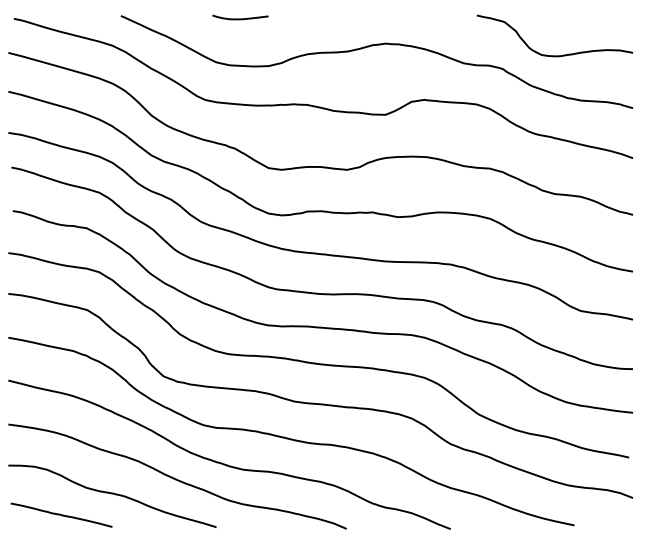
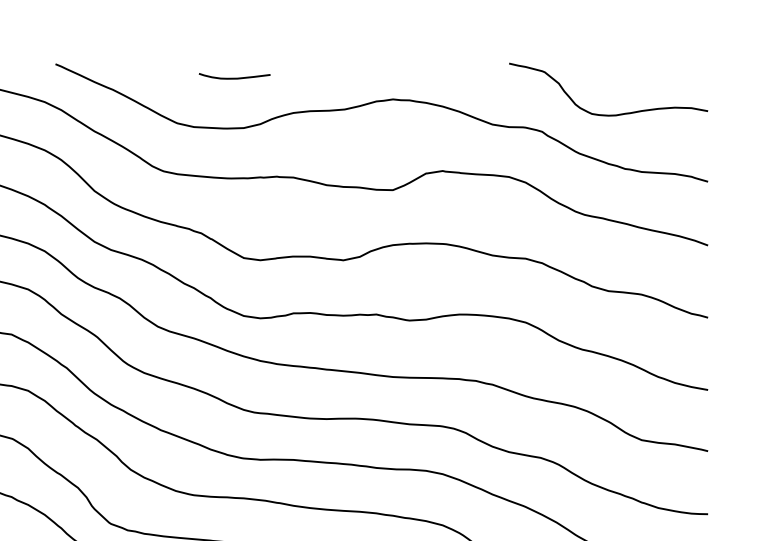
curve: (240, 18) -> (234, 77), moved

